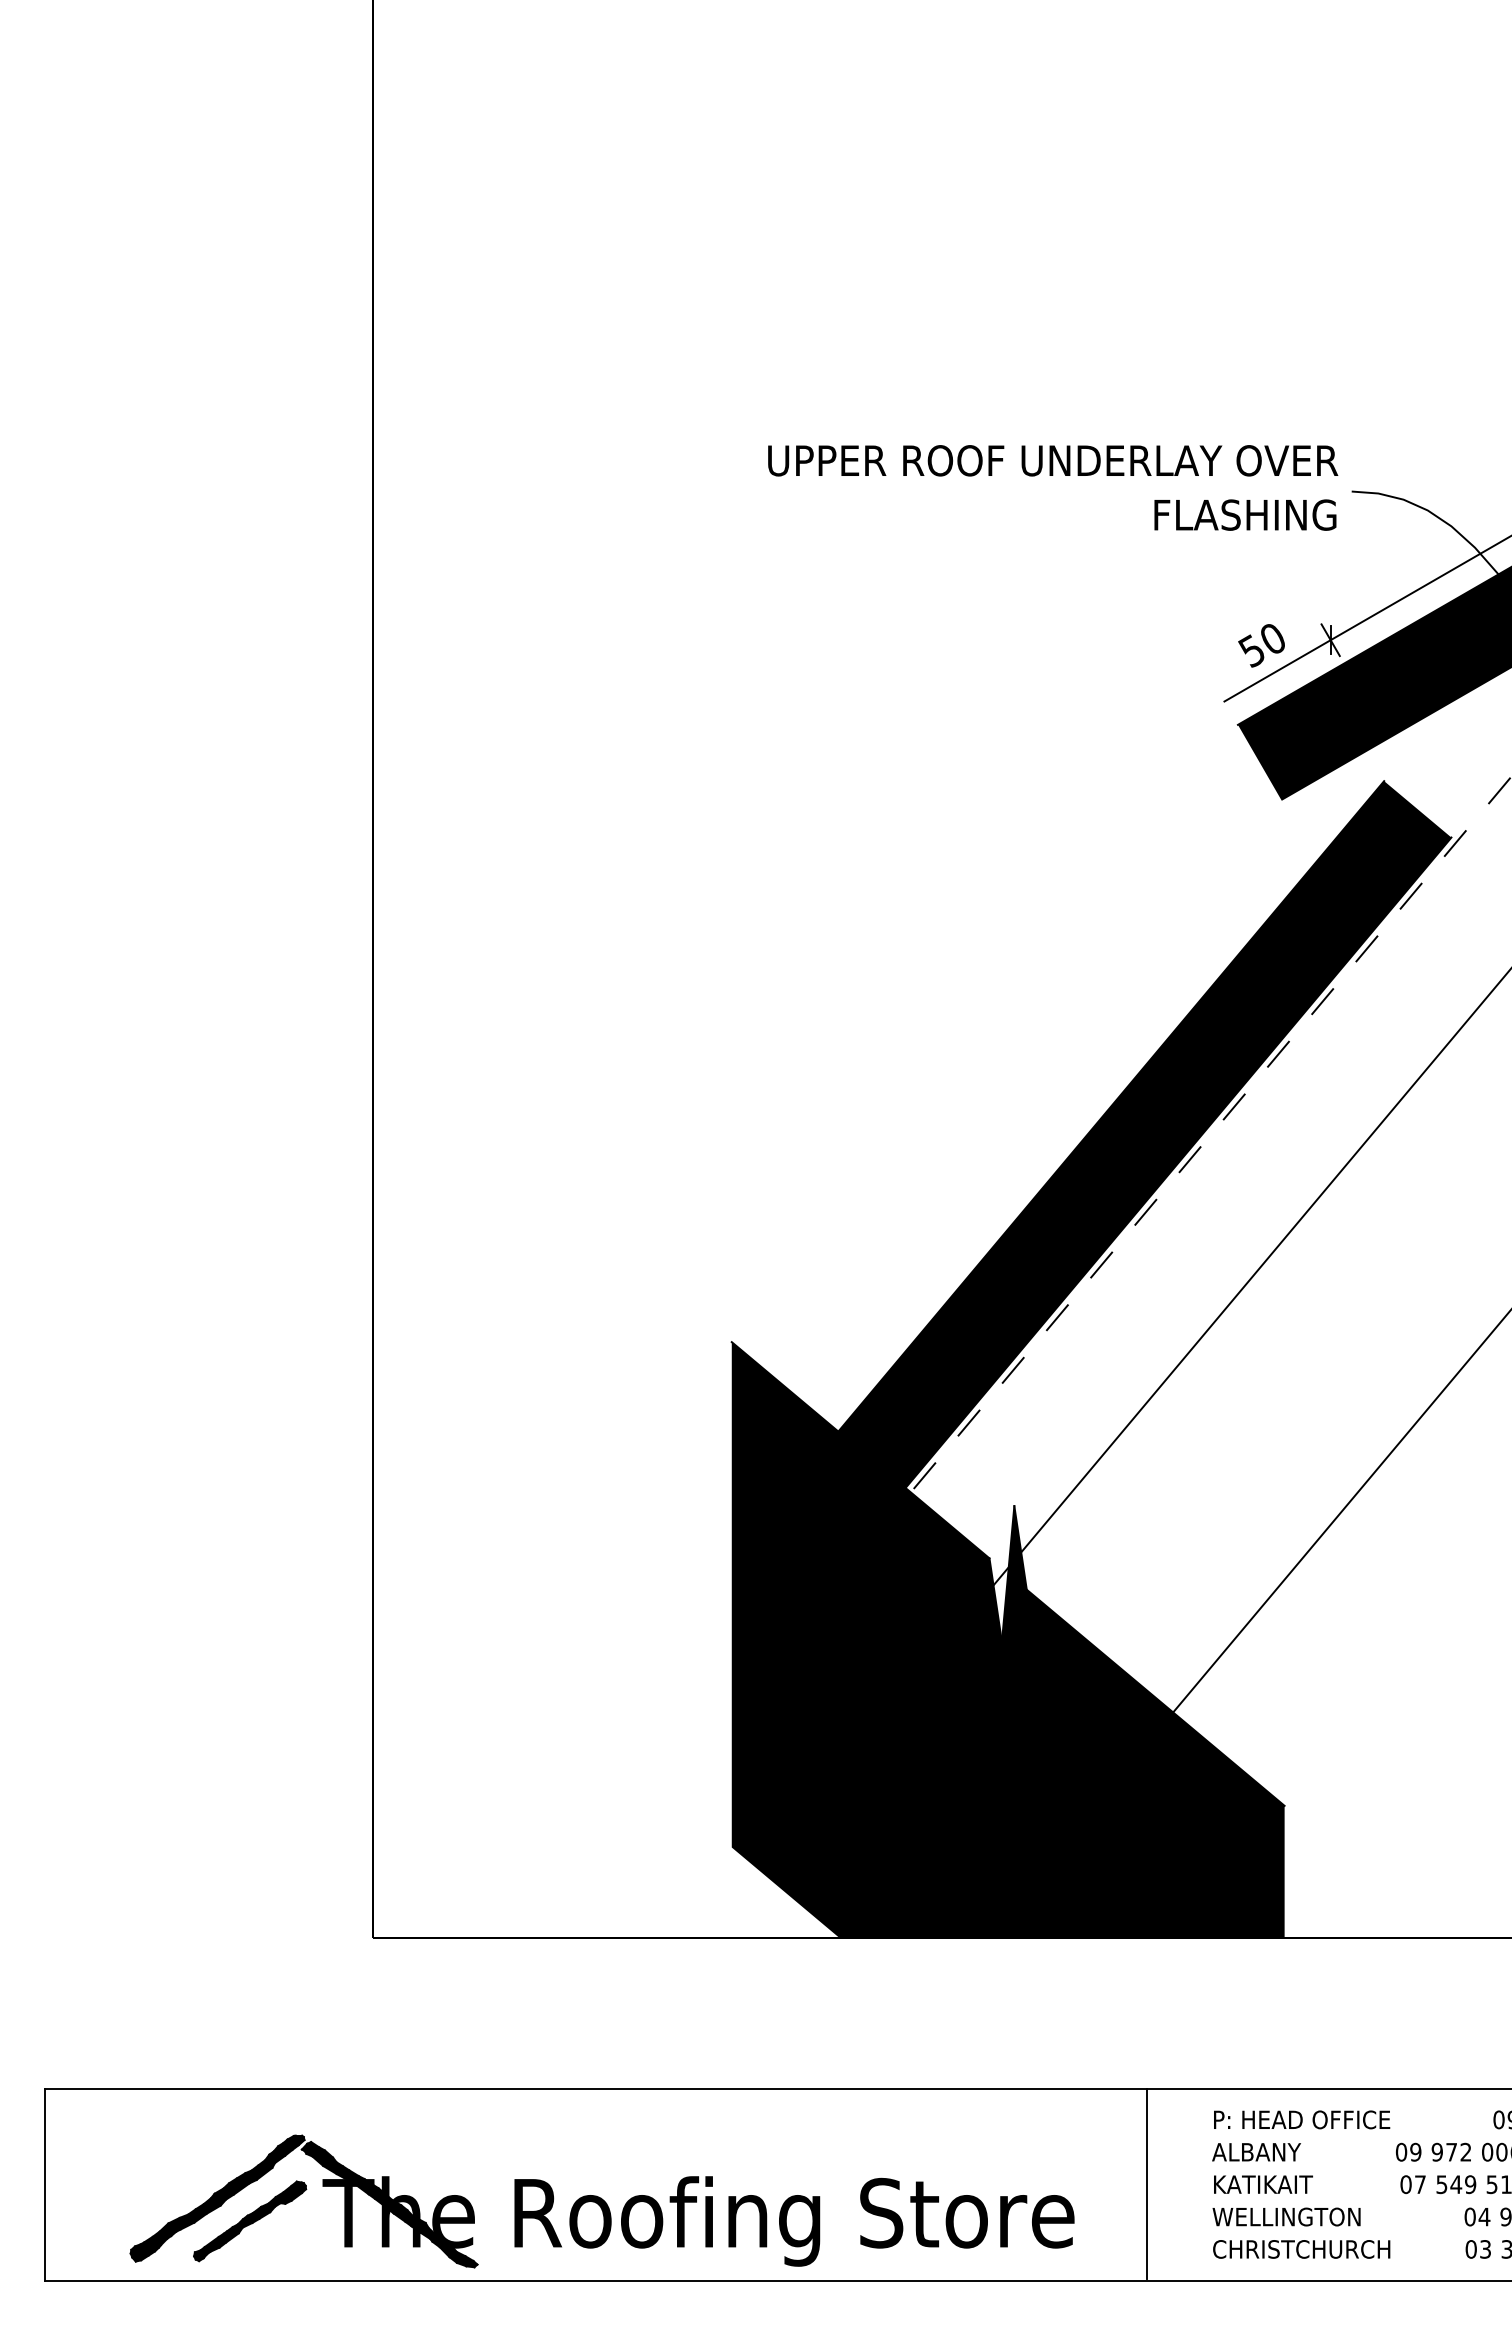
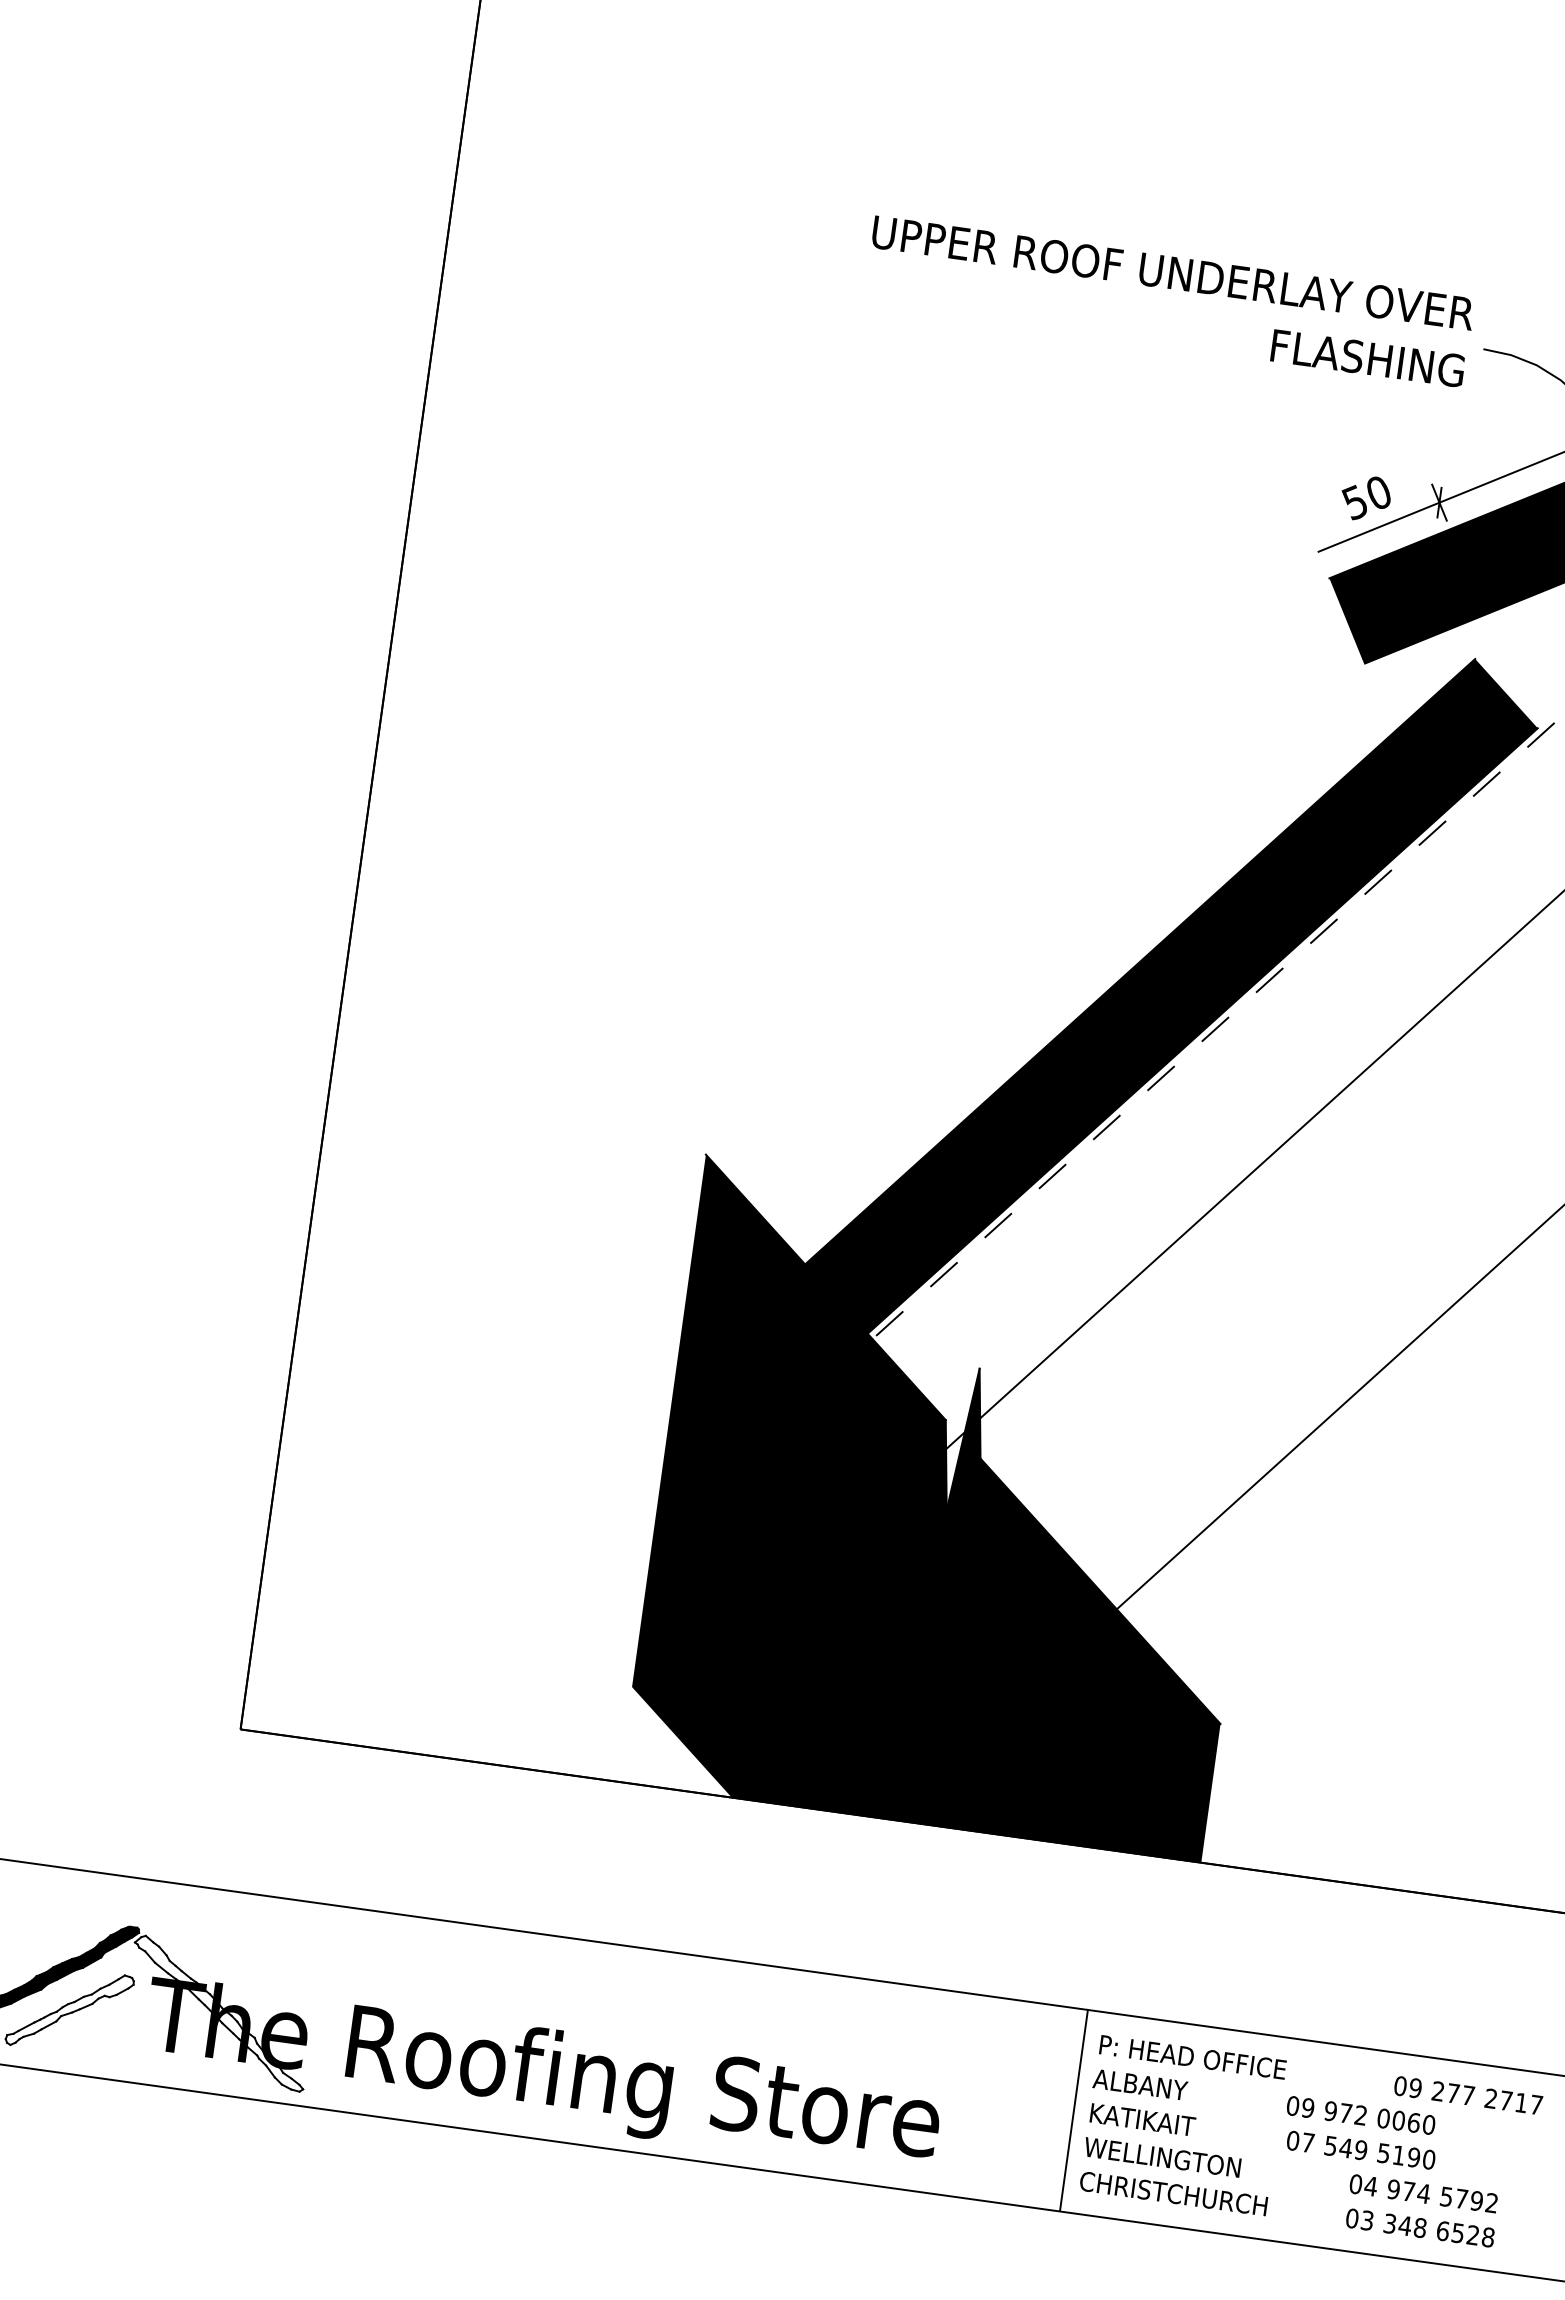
line: (1147, 2184) -> (1074, 2110), moved
fill: (389, 2204) -> (219, 2013), removed
fill: (250, 2221) -> (70, 2010), removed

